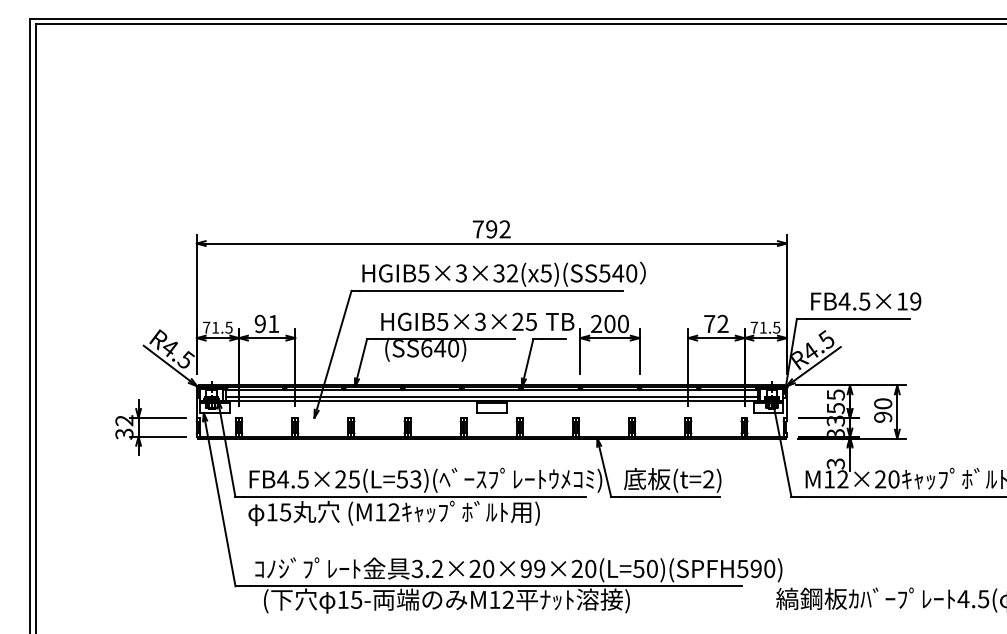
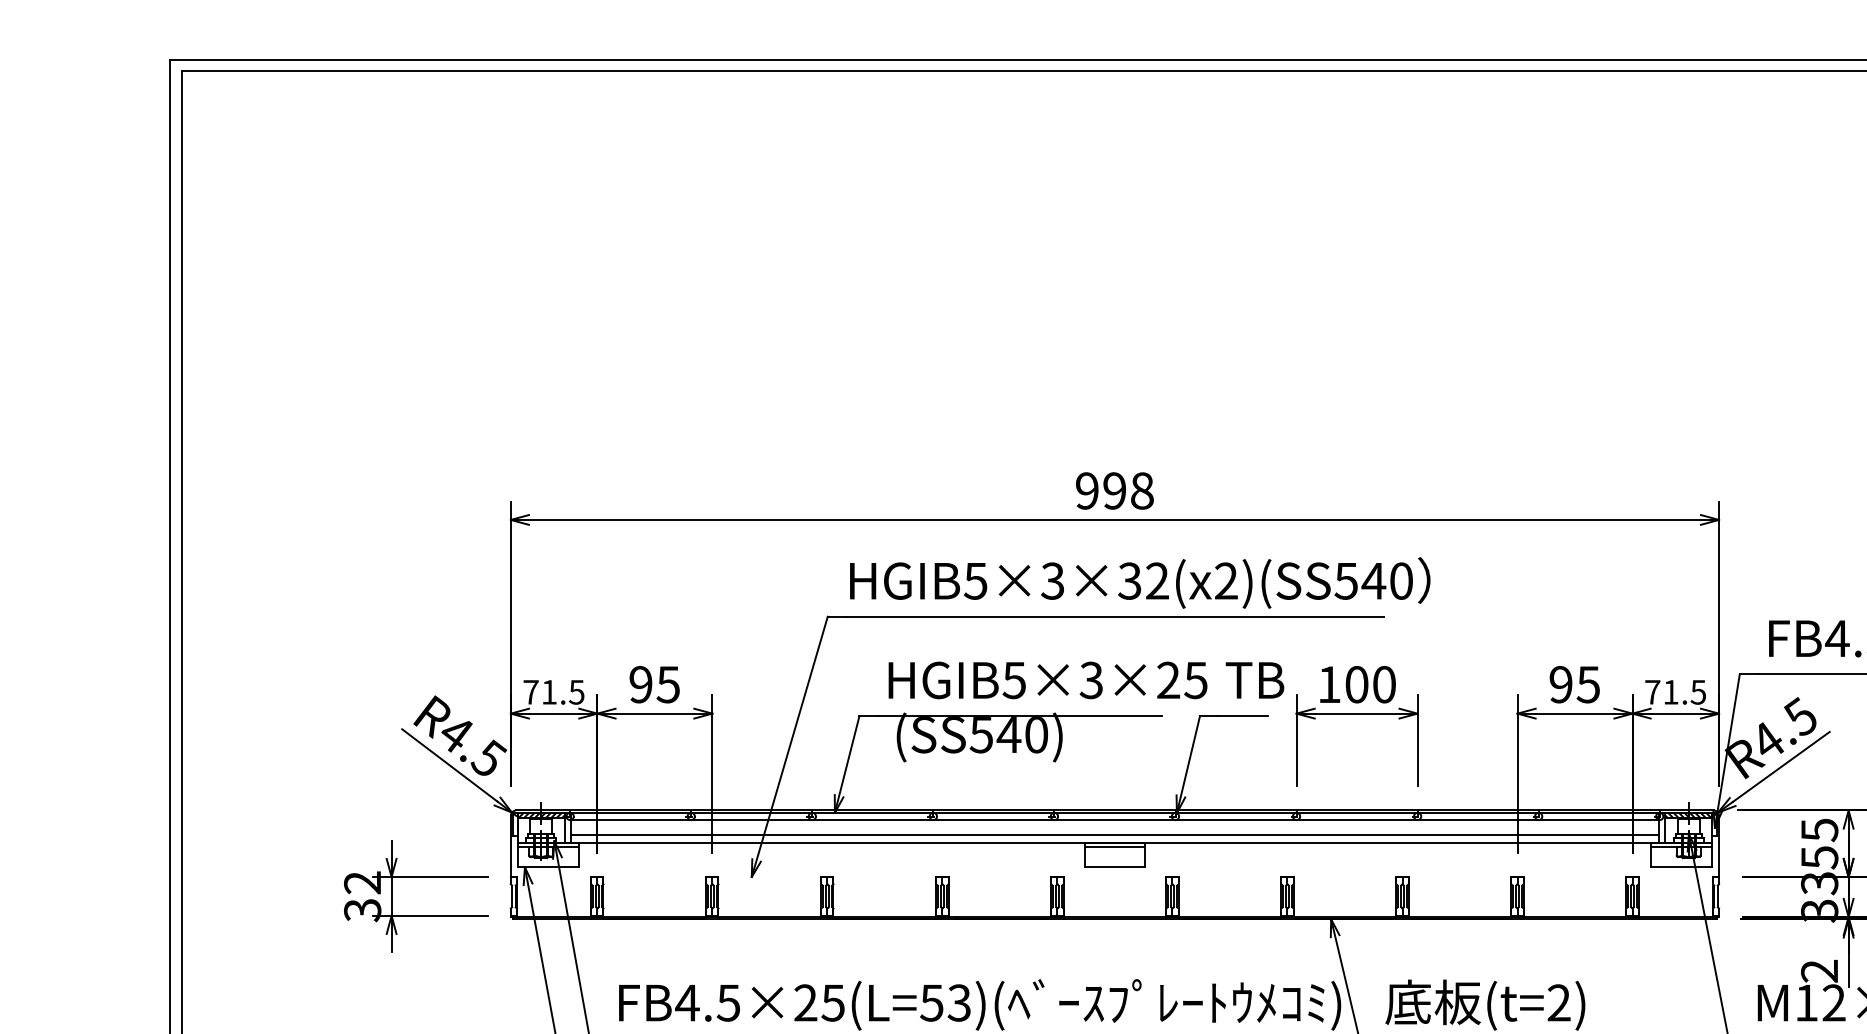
text: (491, 229) -> (1114, 491), 792 -> 998
text: (545, 273) -> (1224, 581), HGIB5×3×32(x5)(SS540 -> HGIB5×3×32(x2)(SS540
text: (596, 323) -> (1329, 683), 200 -> 100
text: (716, 323) -> (1575, 683), 72 -> 95
text: (273, 324) -> (667, 685), 91 -> 95
text: (426, 348) -> (981, 734), (SS640) -> (SS540)
text: (835, 463) -> (1818, 970), 3 -> 2

